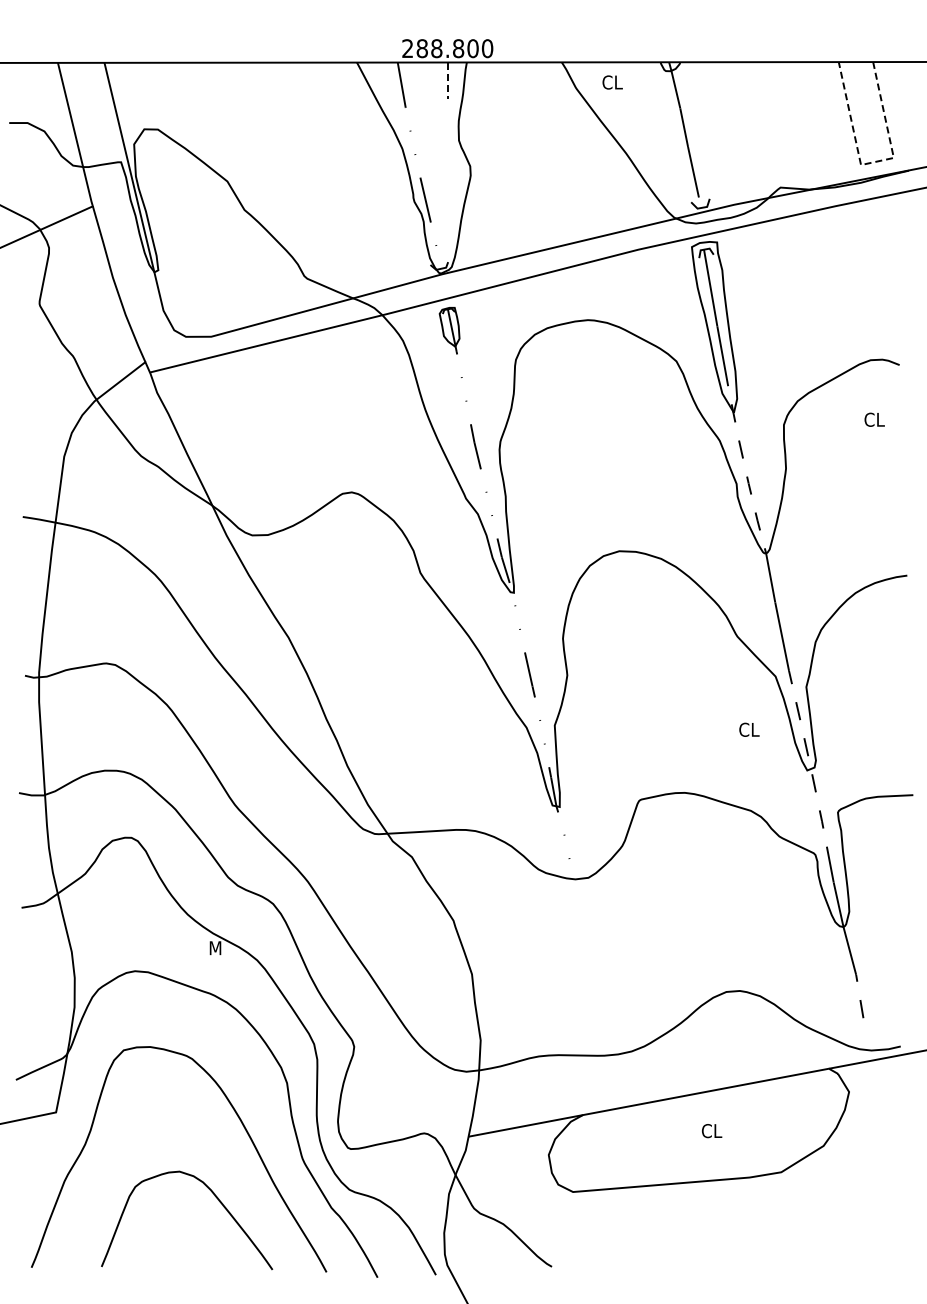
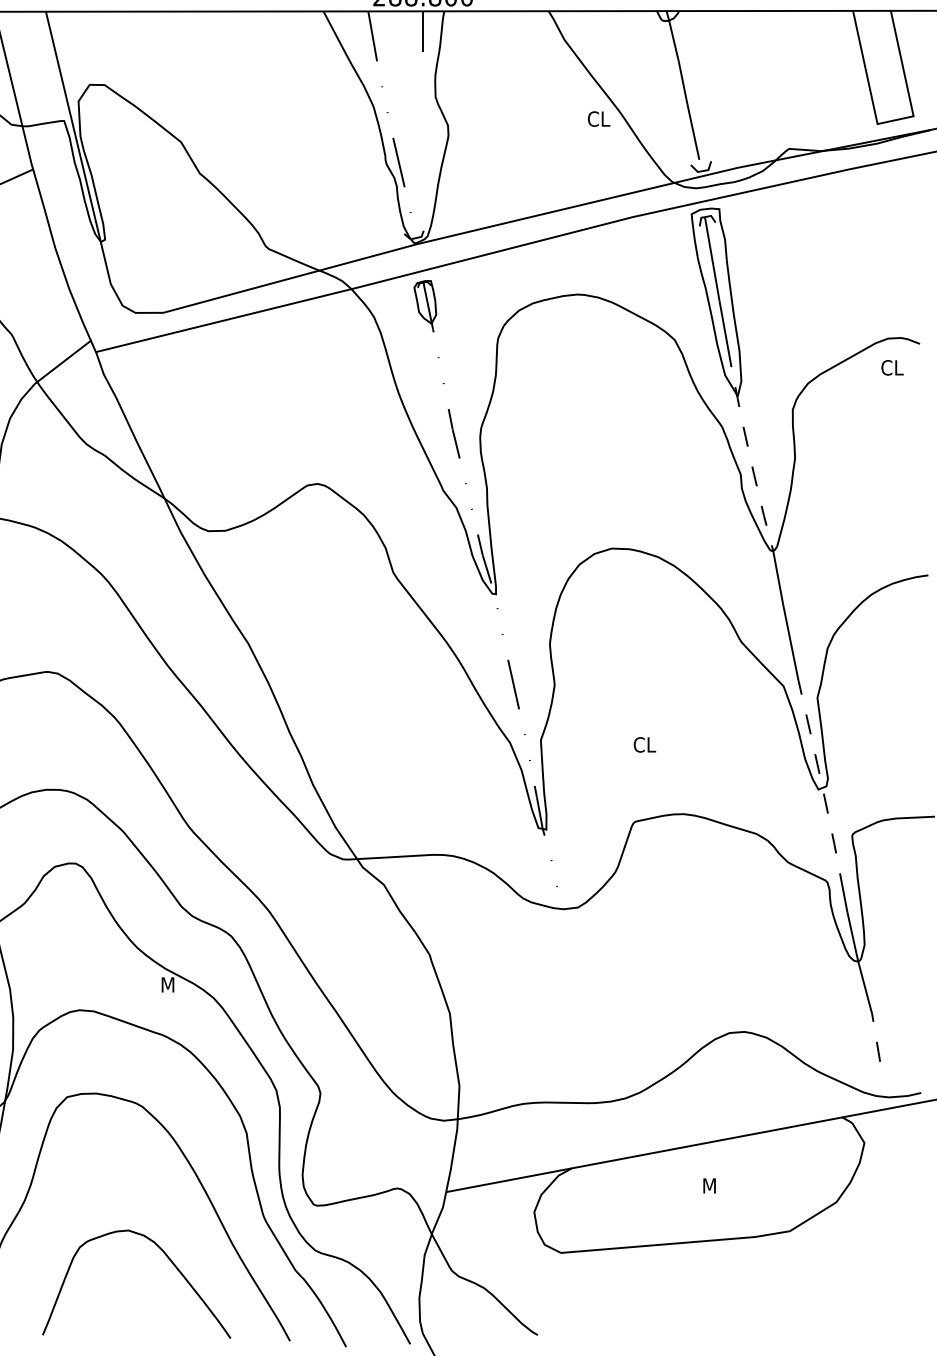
line: (447, 81) -> (422, 32), dashed -> solid
text: (612, 82) -> (598, 119), moved
line: (873, 162) -> (891, 121), dashed -> solid
text: (874, 419) -> (892, 367), moved
text: (749, 729) -> (645, 744), moved
text: (711, 1131) -> (713, 1186), CL -> M

